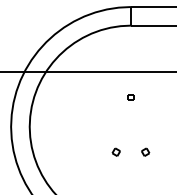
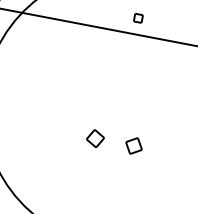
part: (130, 97) -> (137, 18), moved
part: (115, 151) -> (94, 137), size x1.6
part: (145, 151) -> (134, 144), size x1.6

